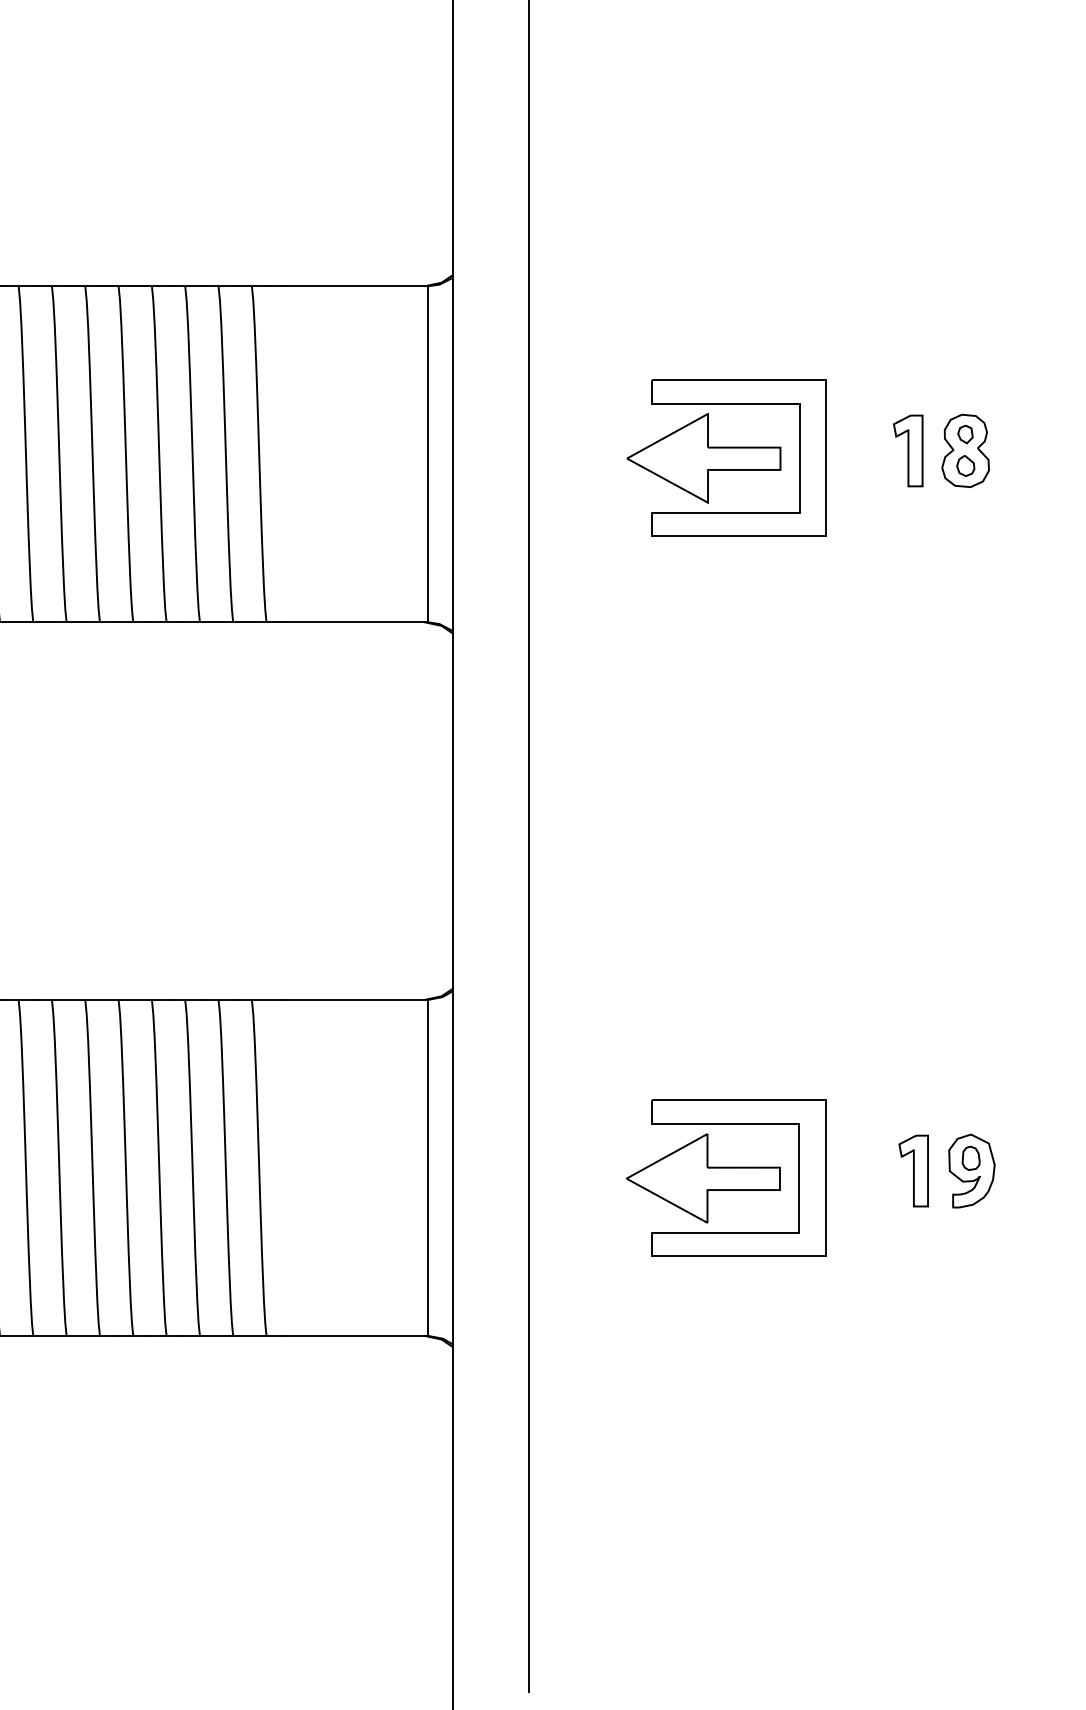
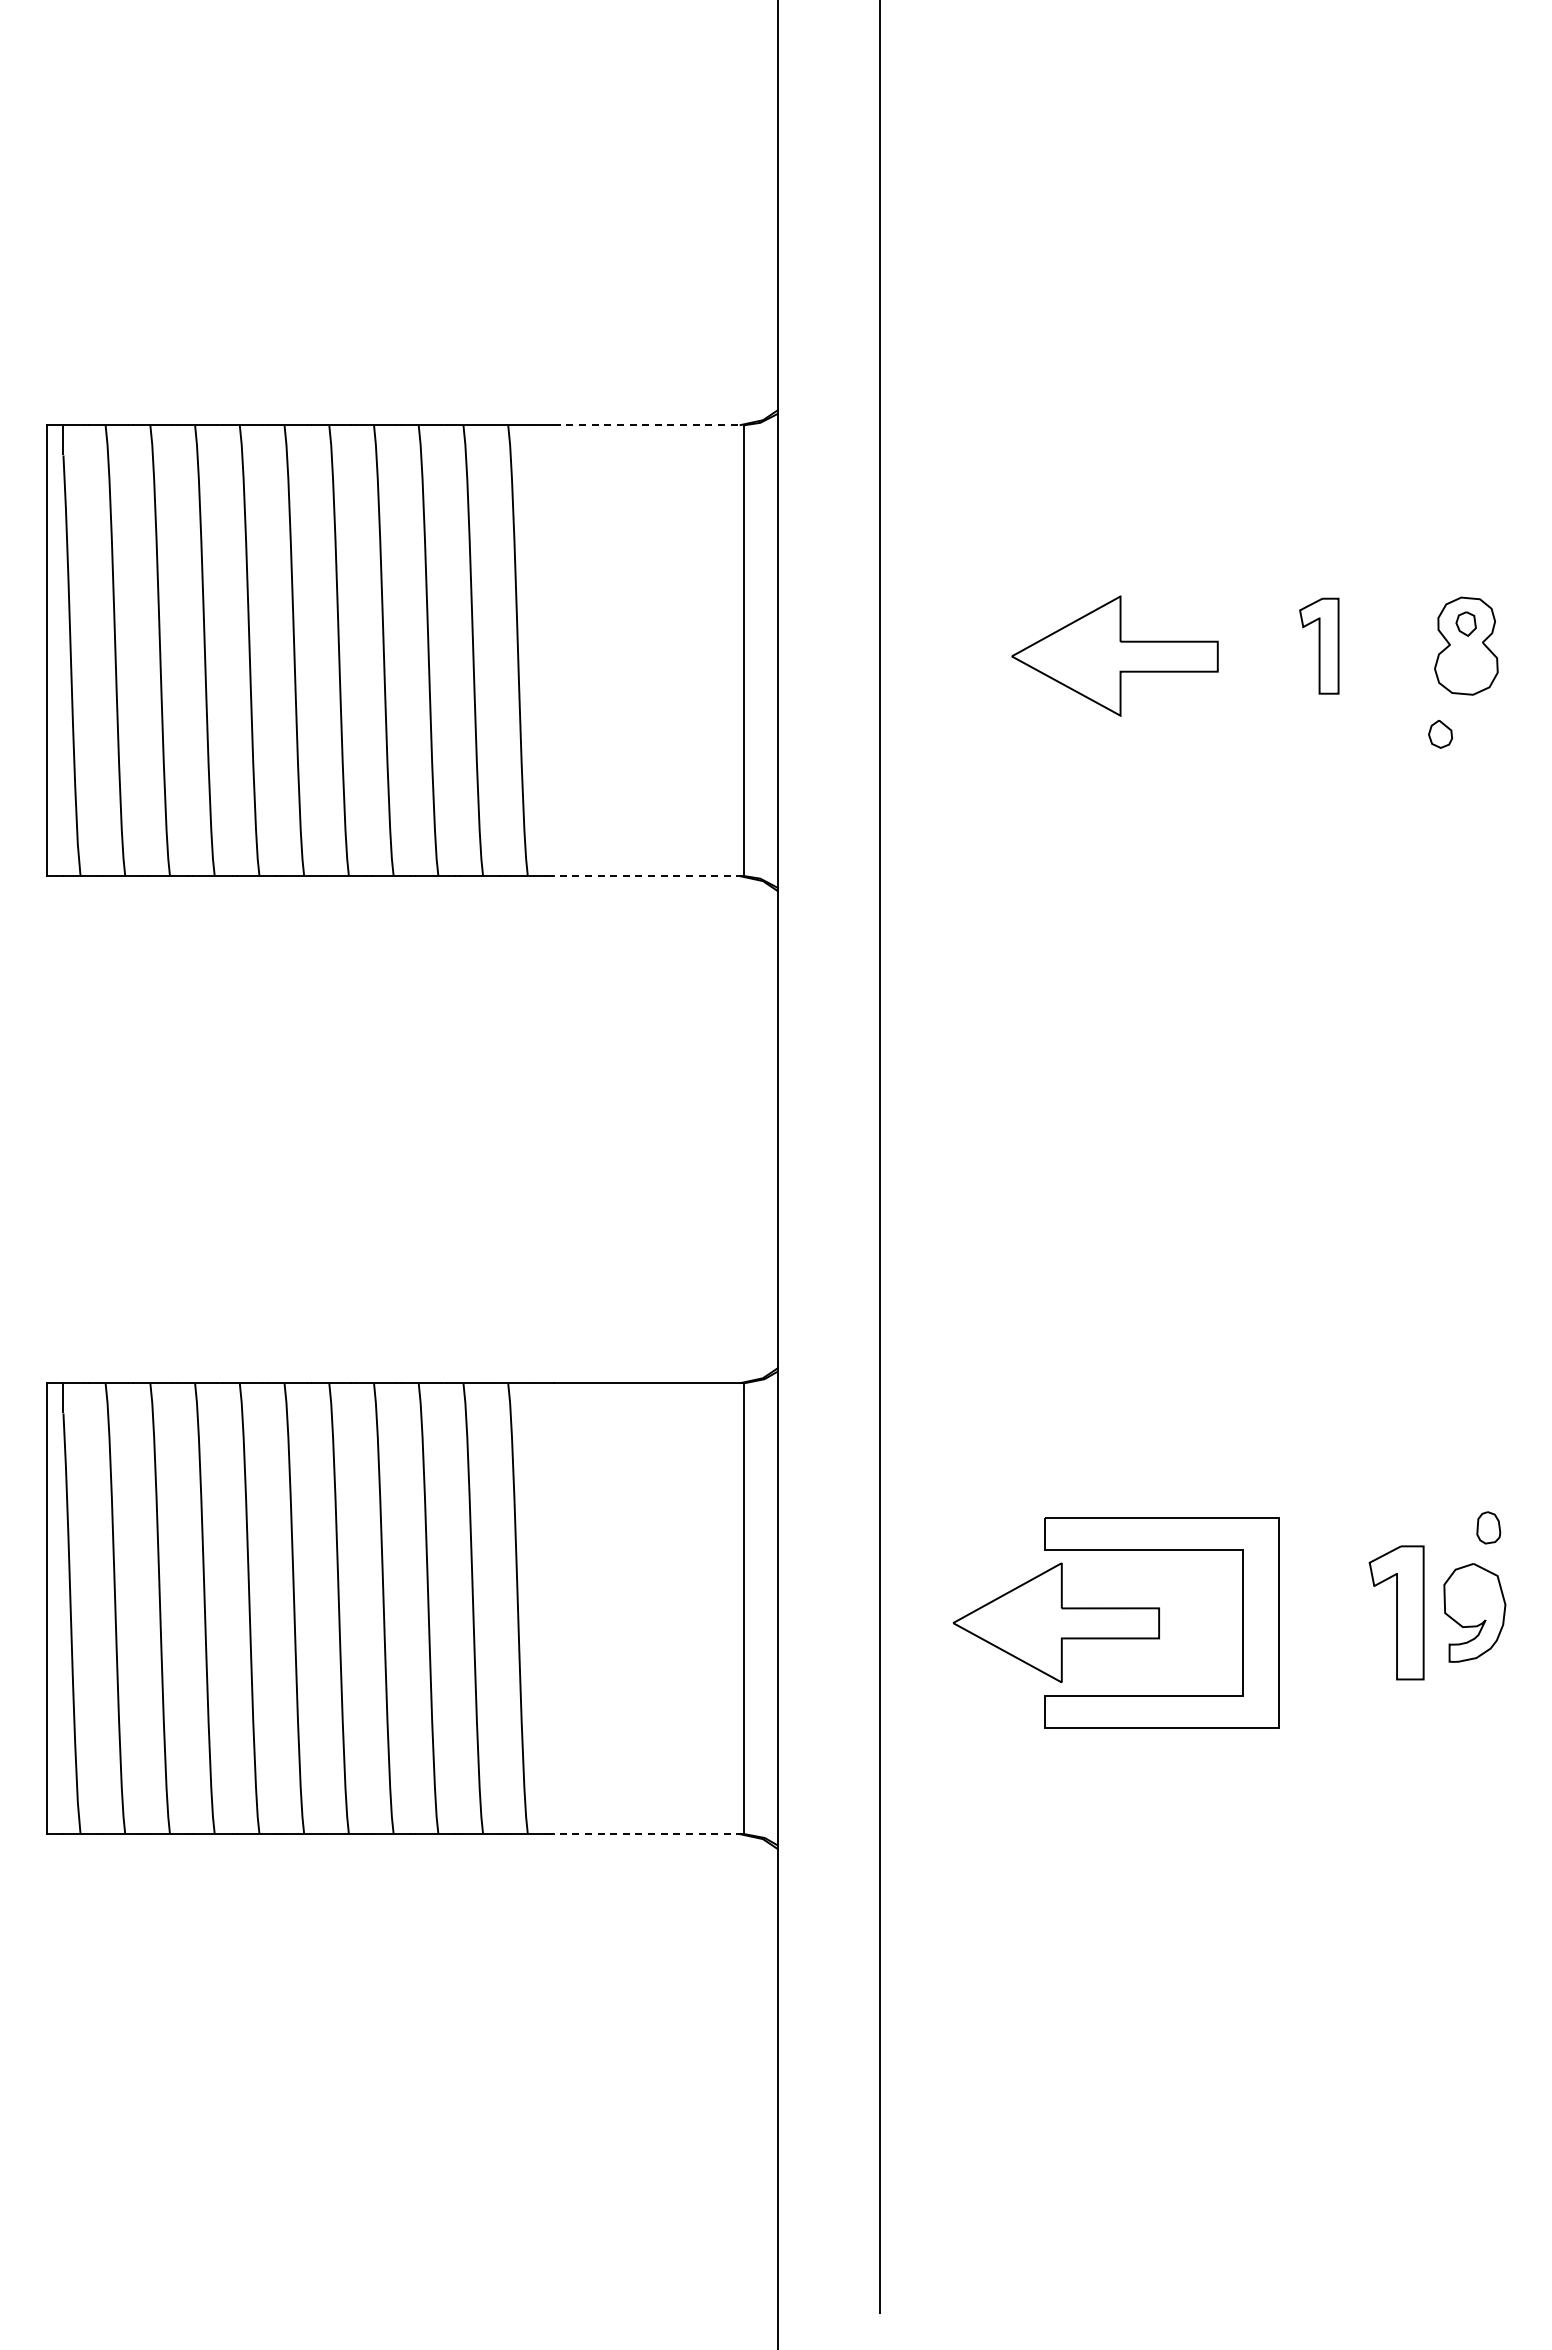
line: (356, 286) -> (648, 425), solid -> dashed
part: (739, 404) -> (1162, 583), removed
part: (908, 450) -> (1319, 645), moved
part: (965, 466) -> (1440, 734), moved
line: (356, 622) -> (648, 876), solid -> dashed
part: (970, 1158) -> (1488, 1527), moved
part: (913, 1170) -> (1396, 1612), size x1.4
part: (702, 1178) -> (1055, 1622), moved
line: (356, 1336) -> (648, 1834), solid -> dashed

